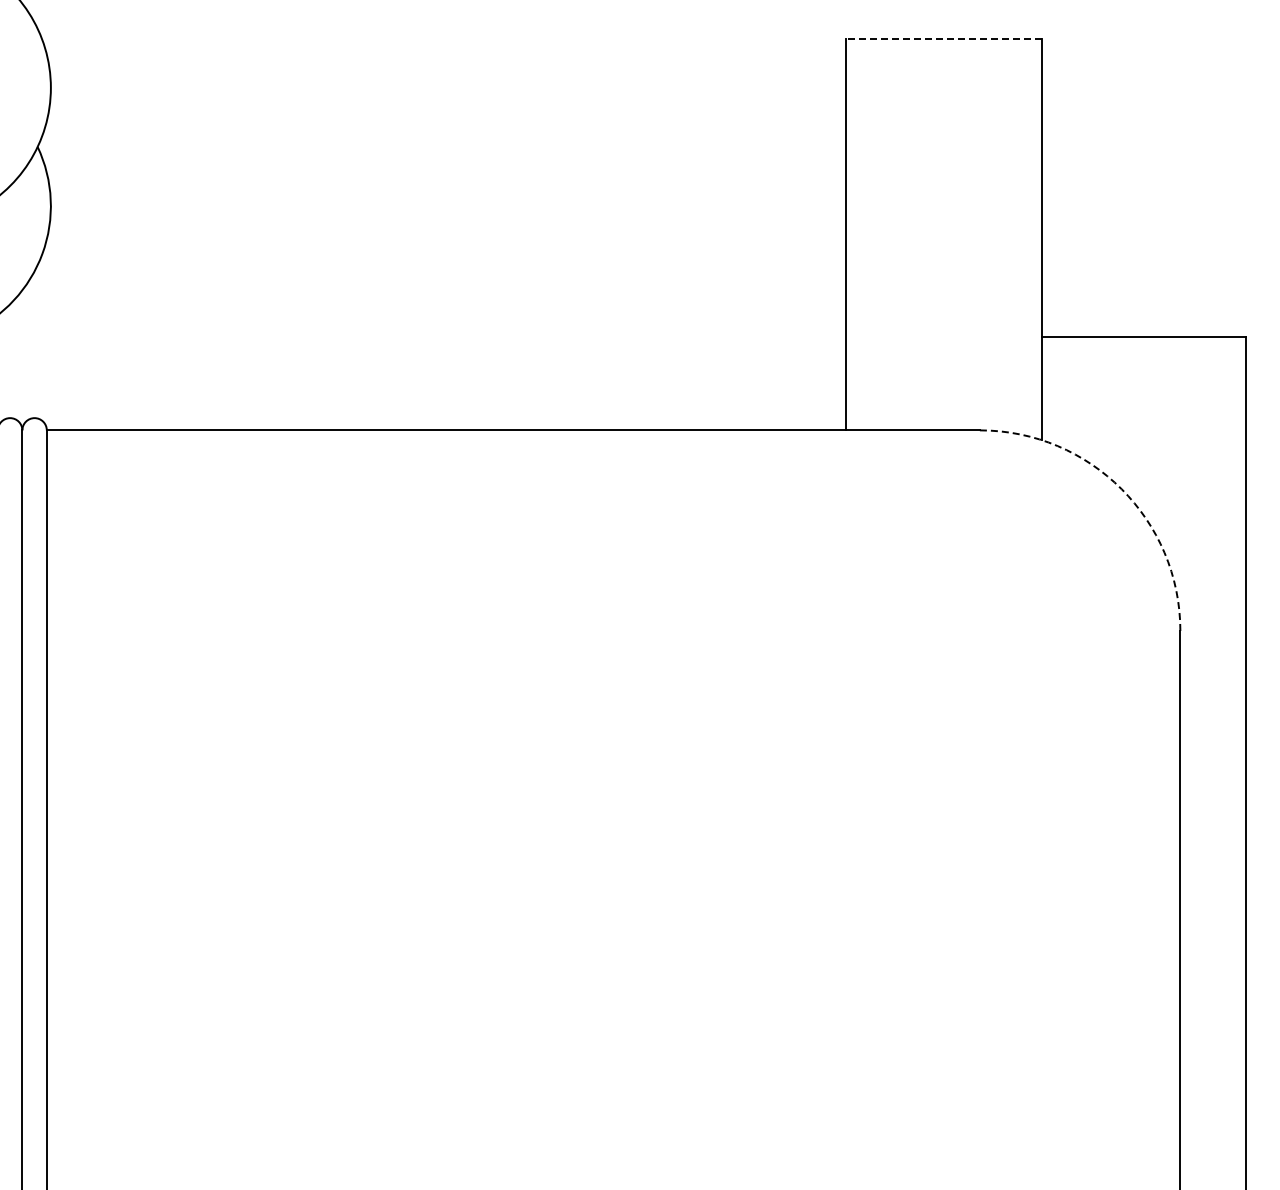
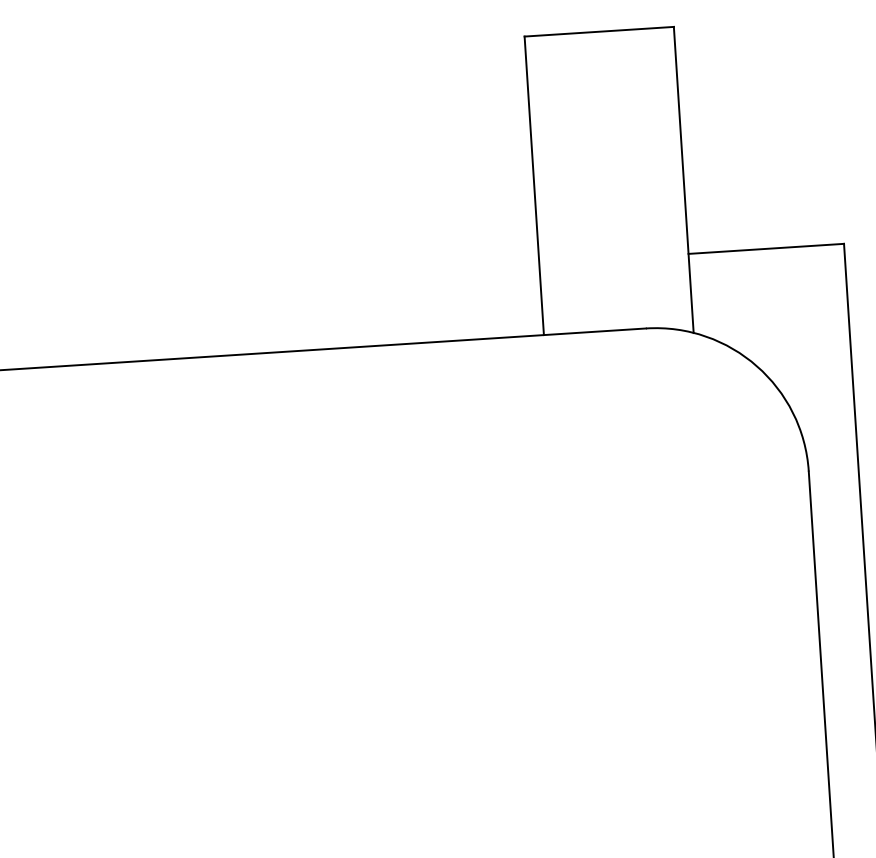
line: (943, 38) -> (598, 31), dashed -> solid
arc: (1121, 489) -> (756, 366), dashed -> solid

